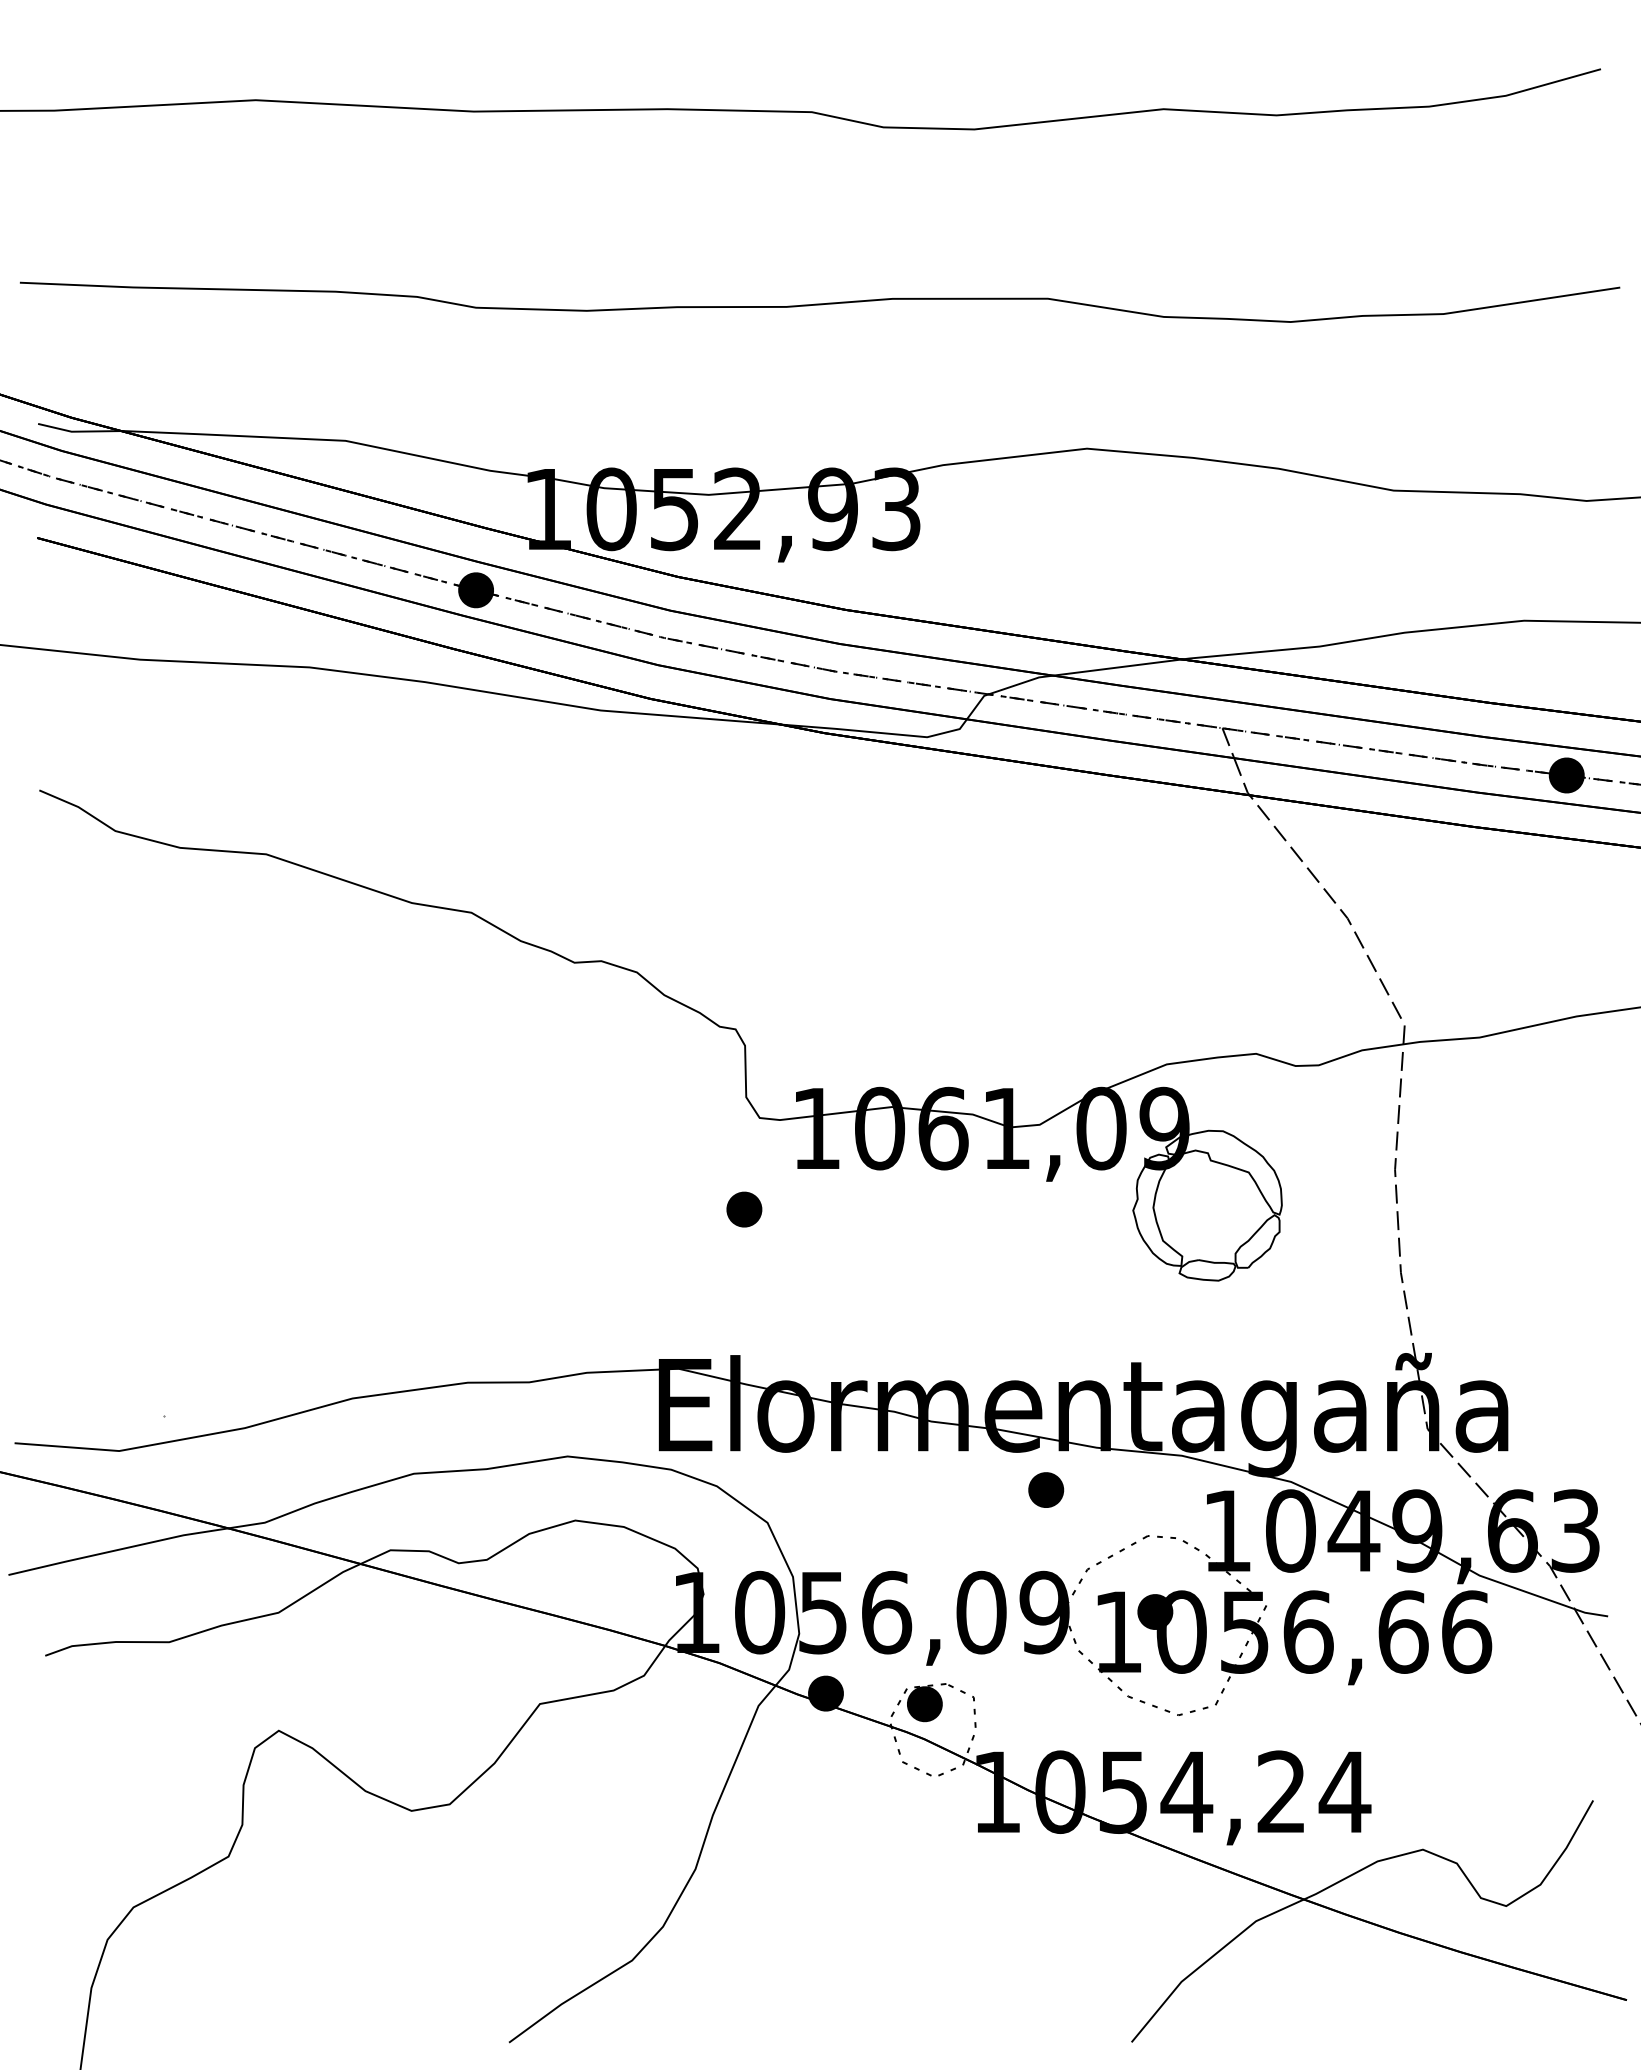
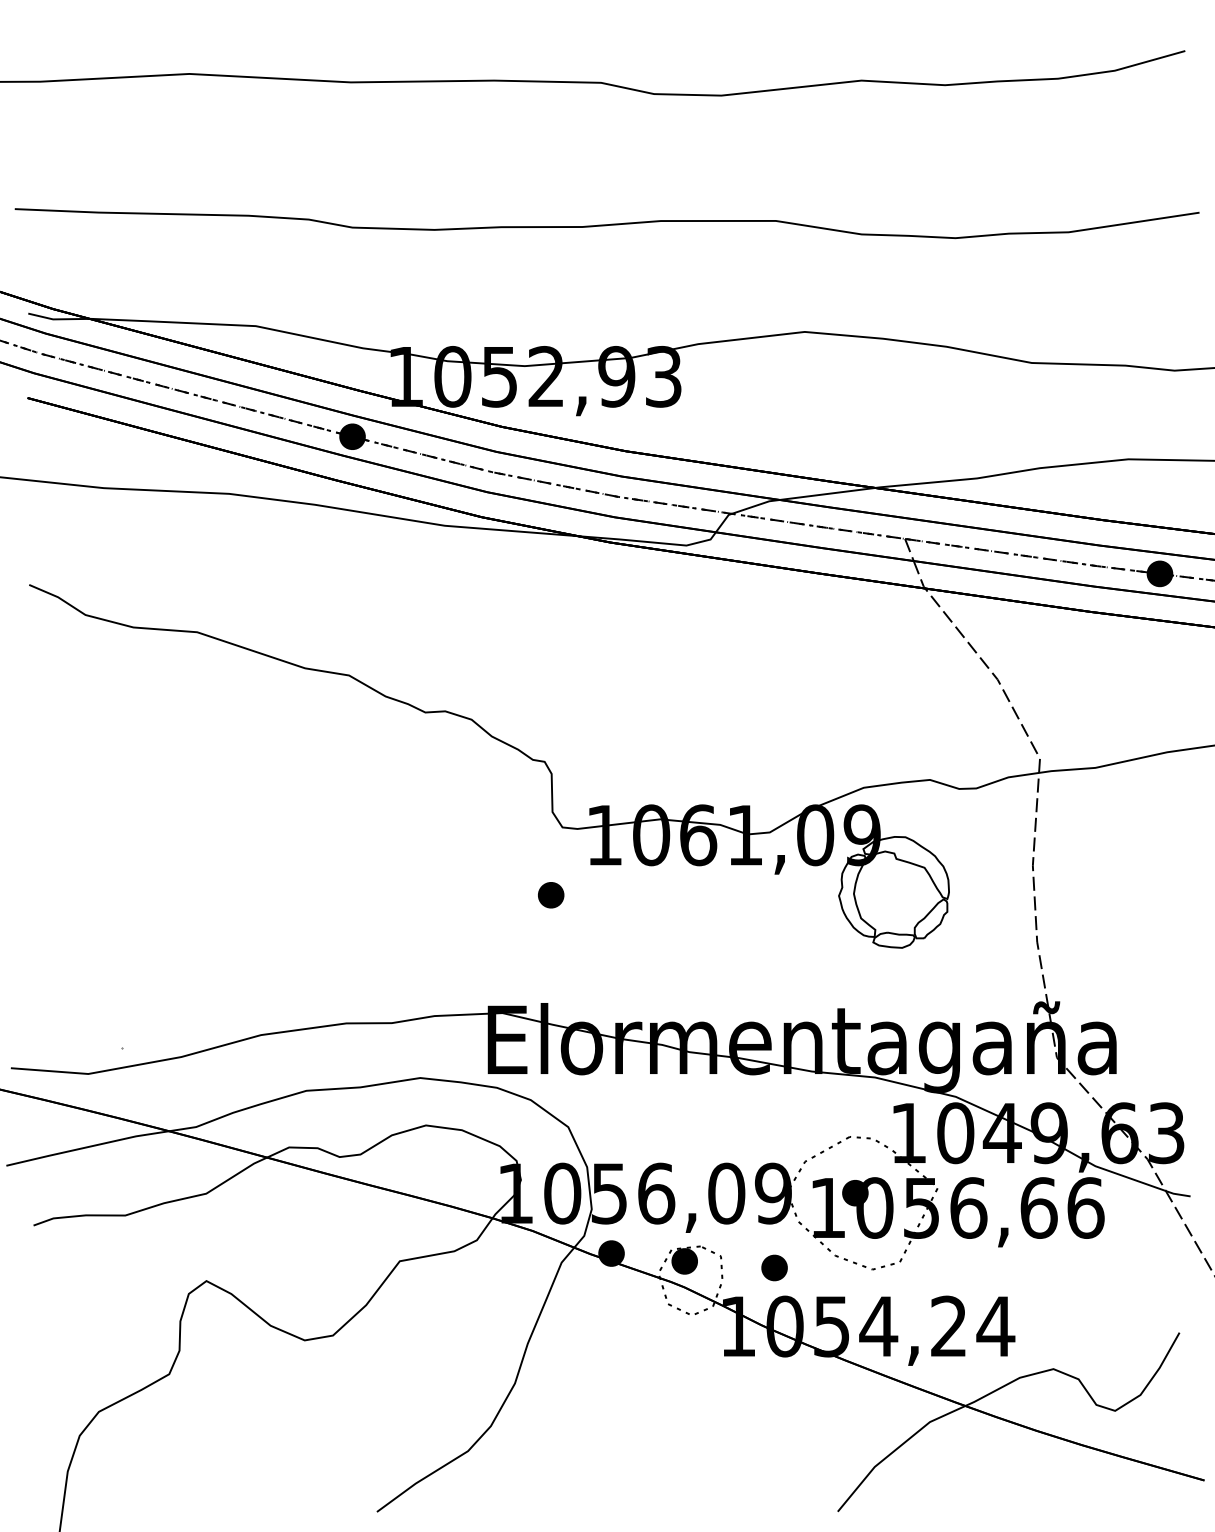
part: (1046, 1489) -> (774, 1267), moved

